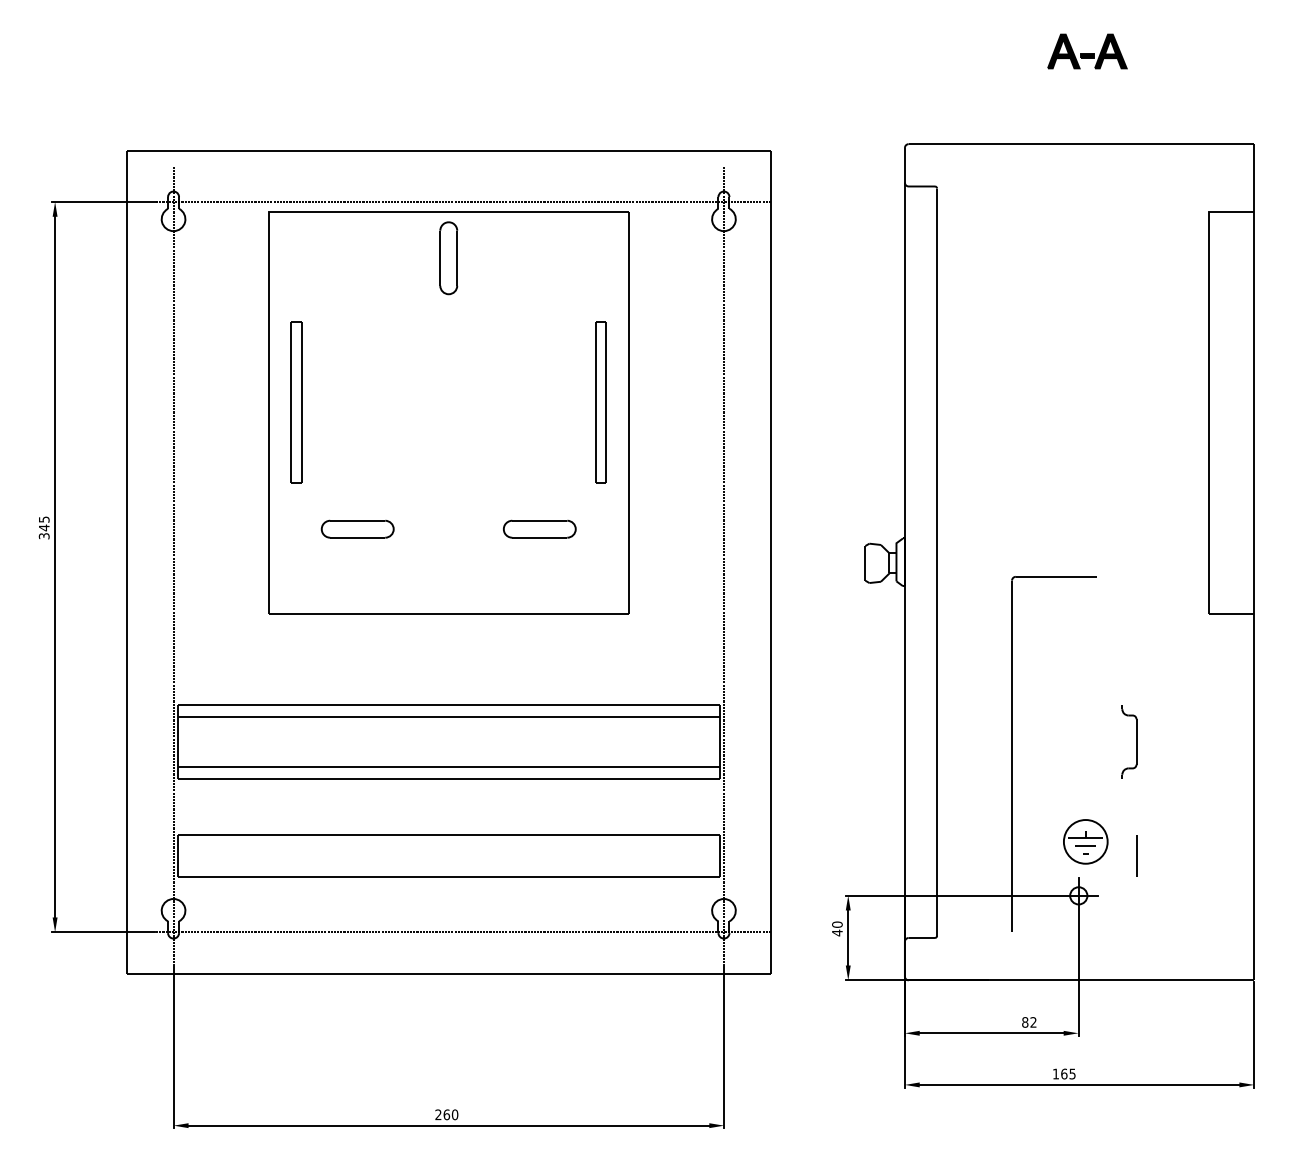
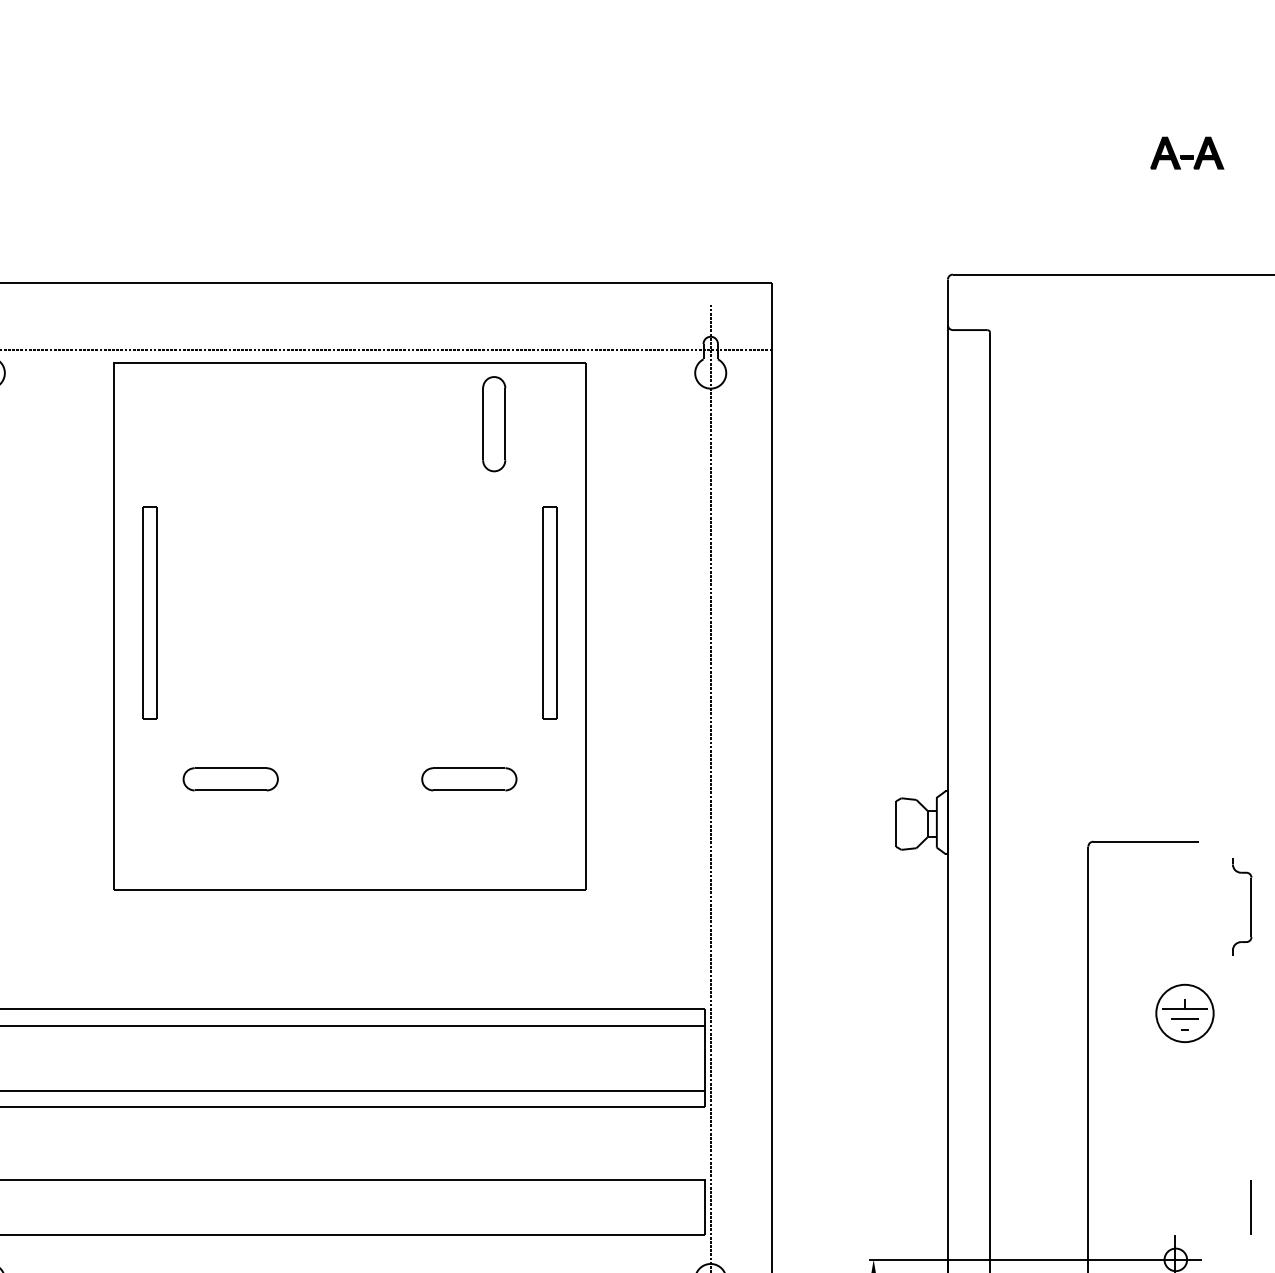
part: (1087, 51) -> (1187, 153), size x0.7
part: (448, 258) -> (493, 424), moved
part: (1136, 741) -> (1251, 906), moved
part: (1085, 841) -> (1184, 1012), moved

